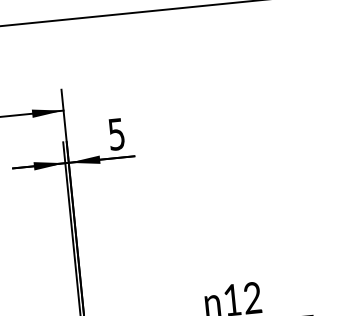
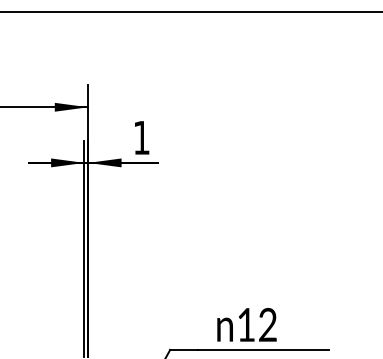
text: (116, 134) -> (141, 138), 5 -> 1

